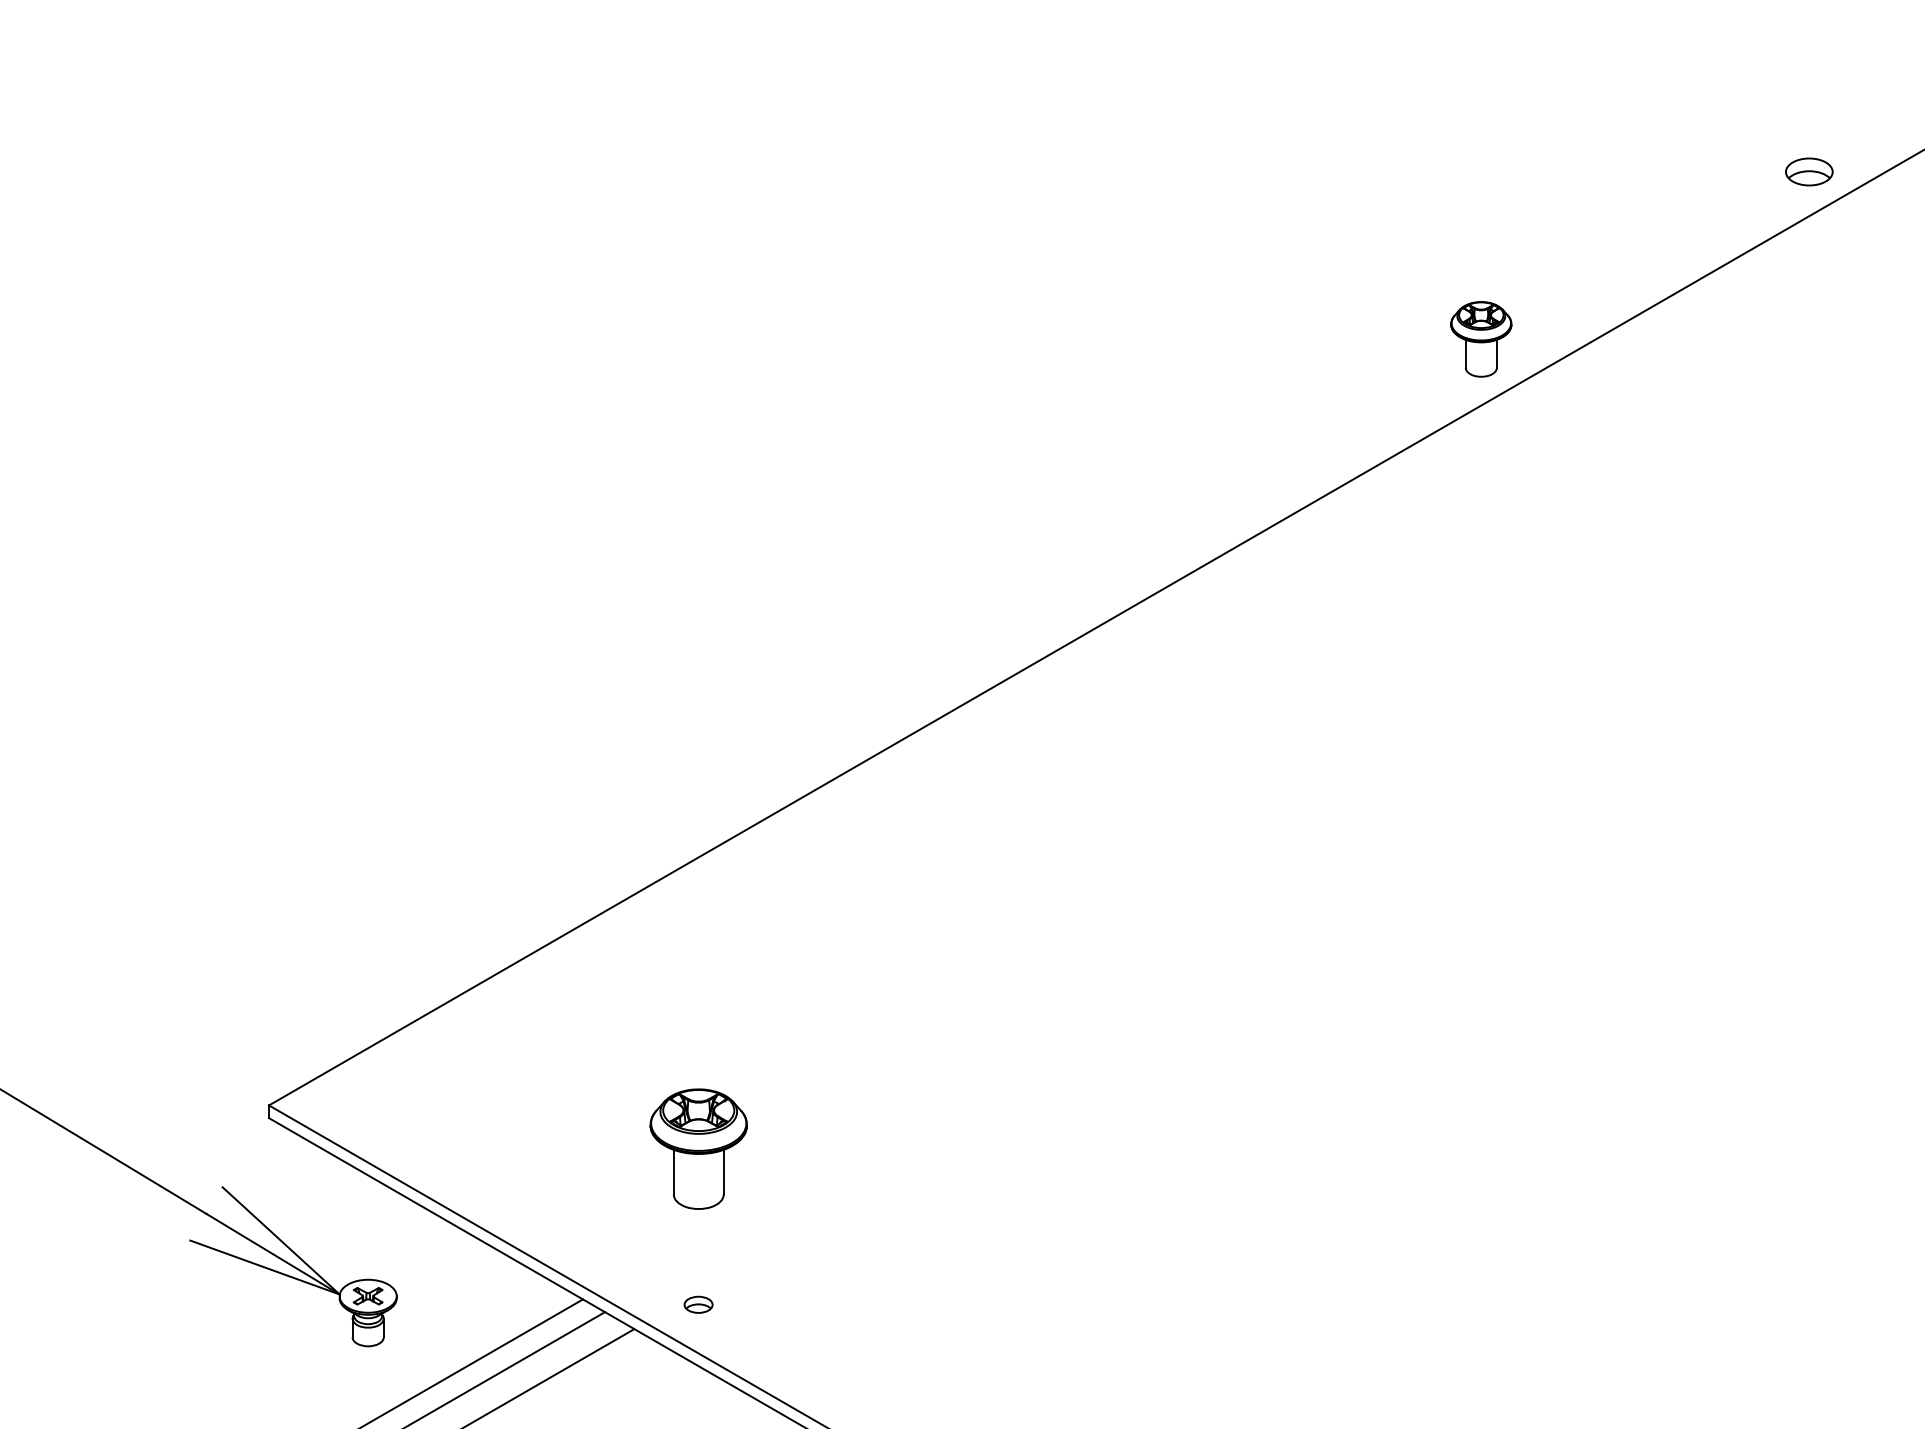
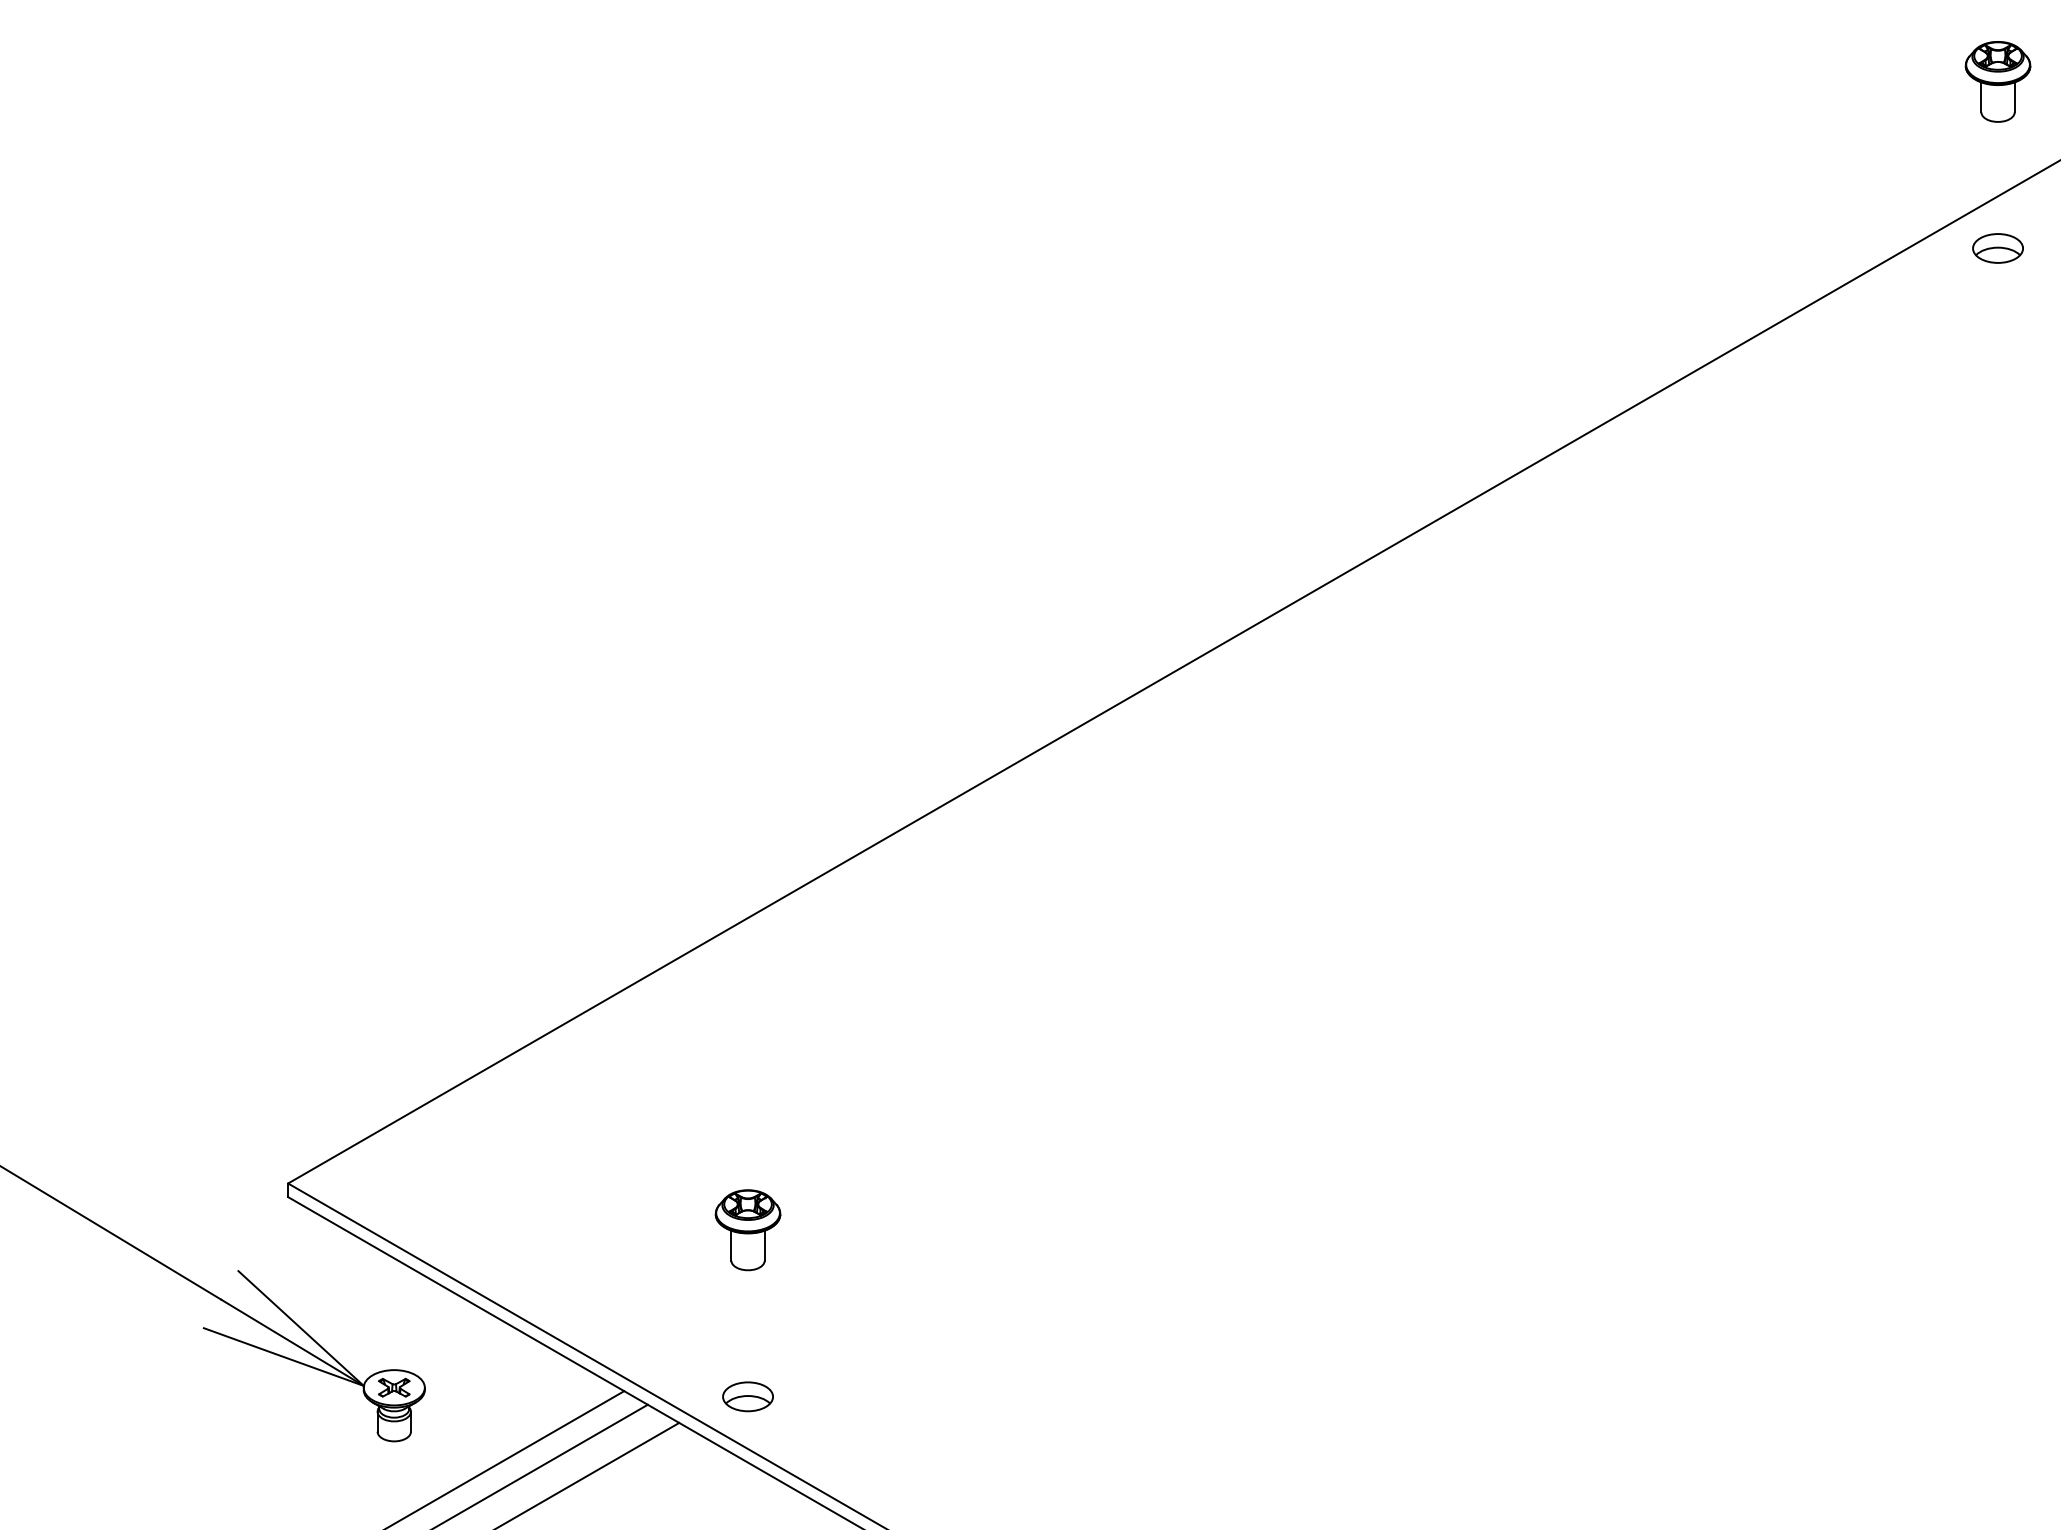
part: (1809, 171) -> (1998, 247), moved
part: (1481, 339) -> (1998, 82), moved
part: (698, 1148) -> (747, 1229), size x0.62
part: (698, 1304) -> (747, 1396), size x1.67

